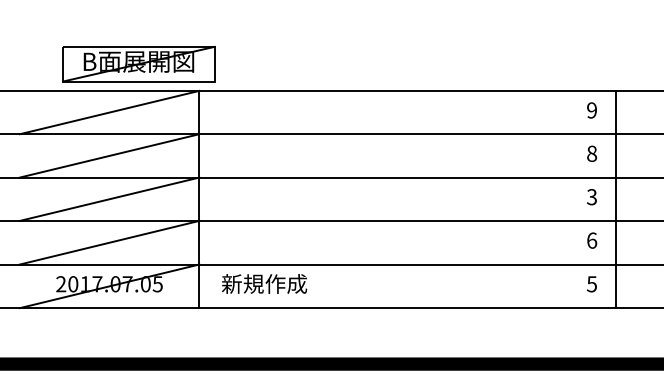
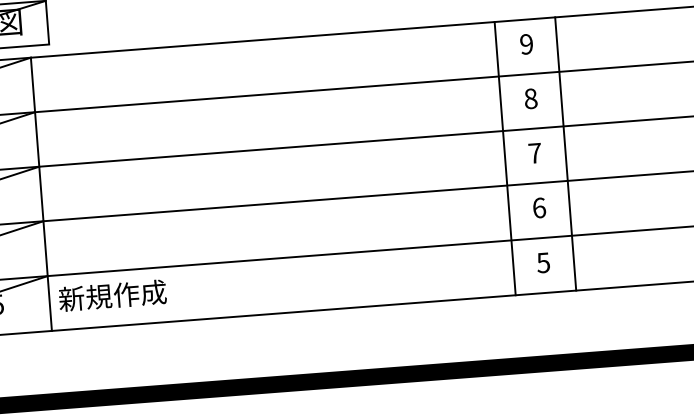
text: (592, 197) -> (535, 153), 3 -> 7
line: (568, 199) -> (505, 158), added
text: (264, 283) -> (112, 295), moved

